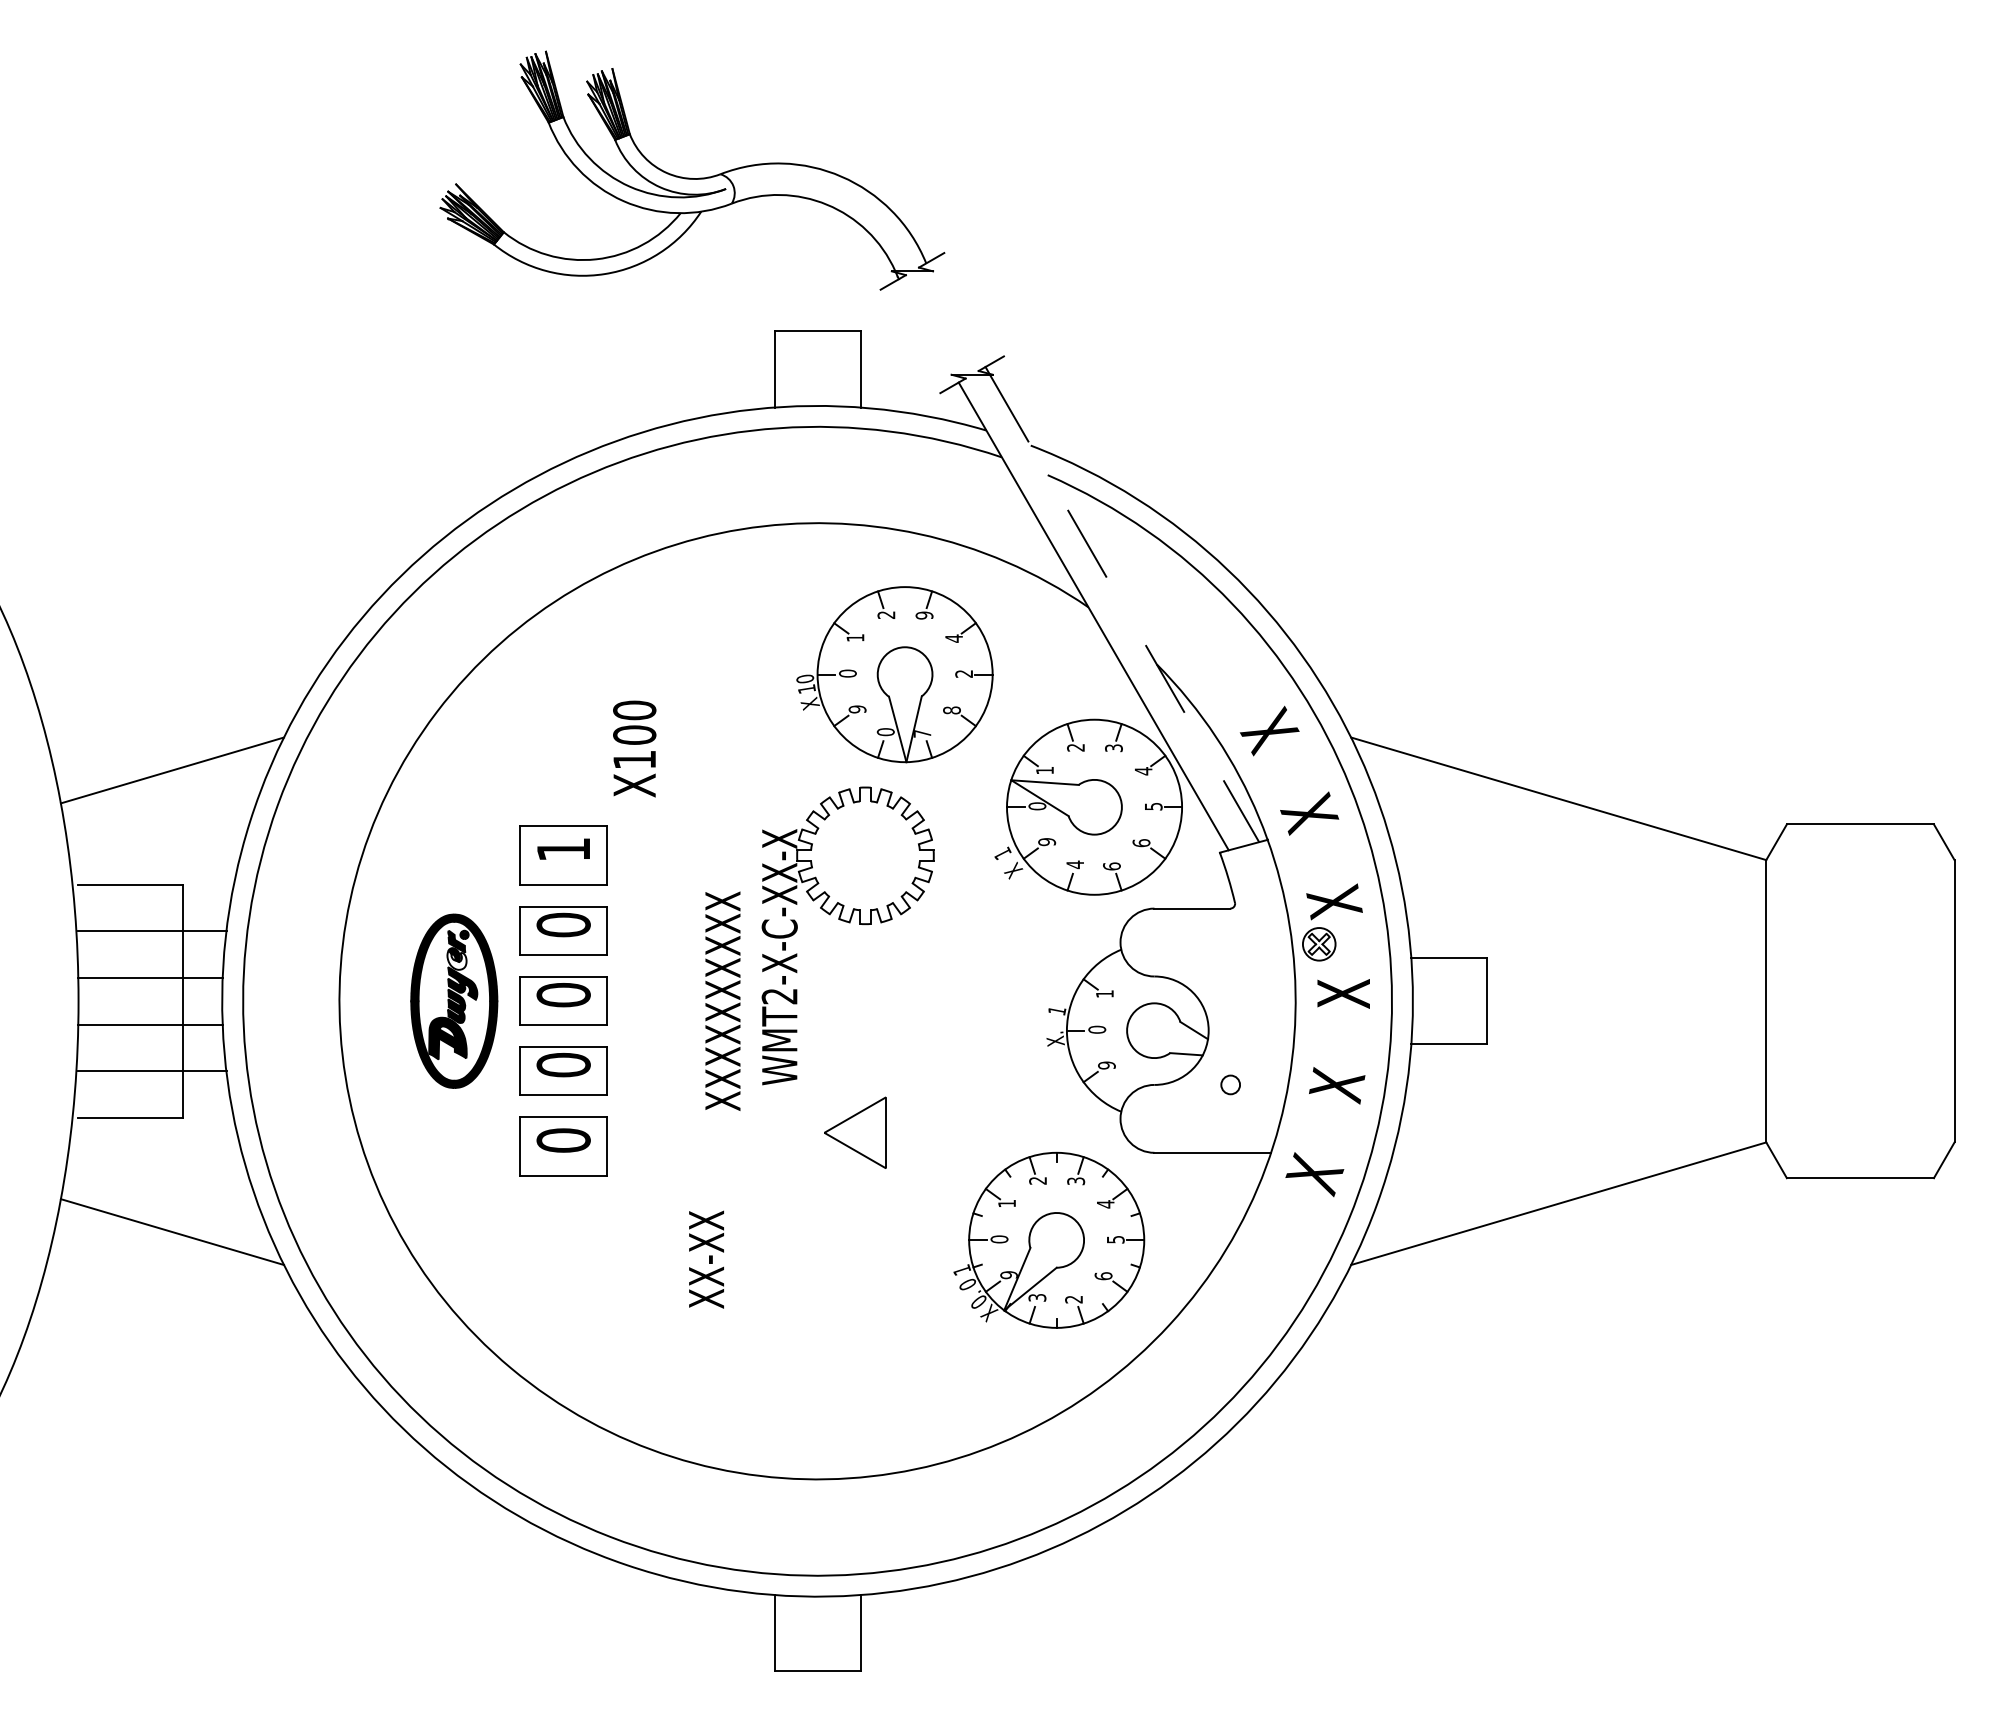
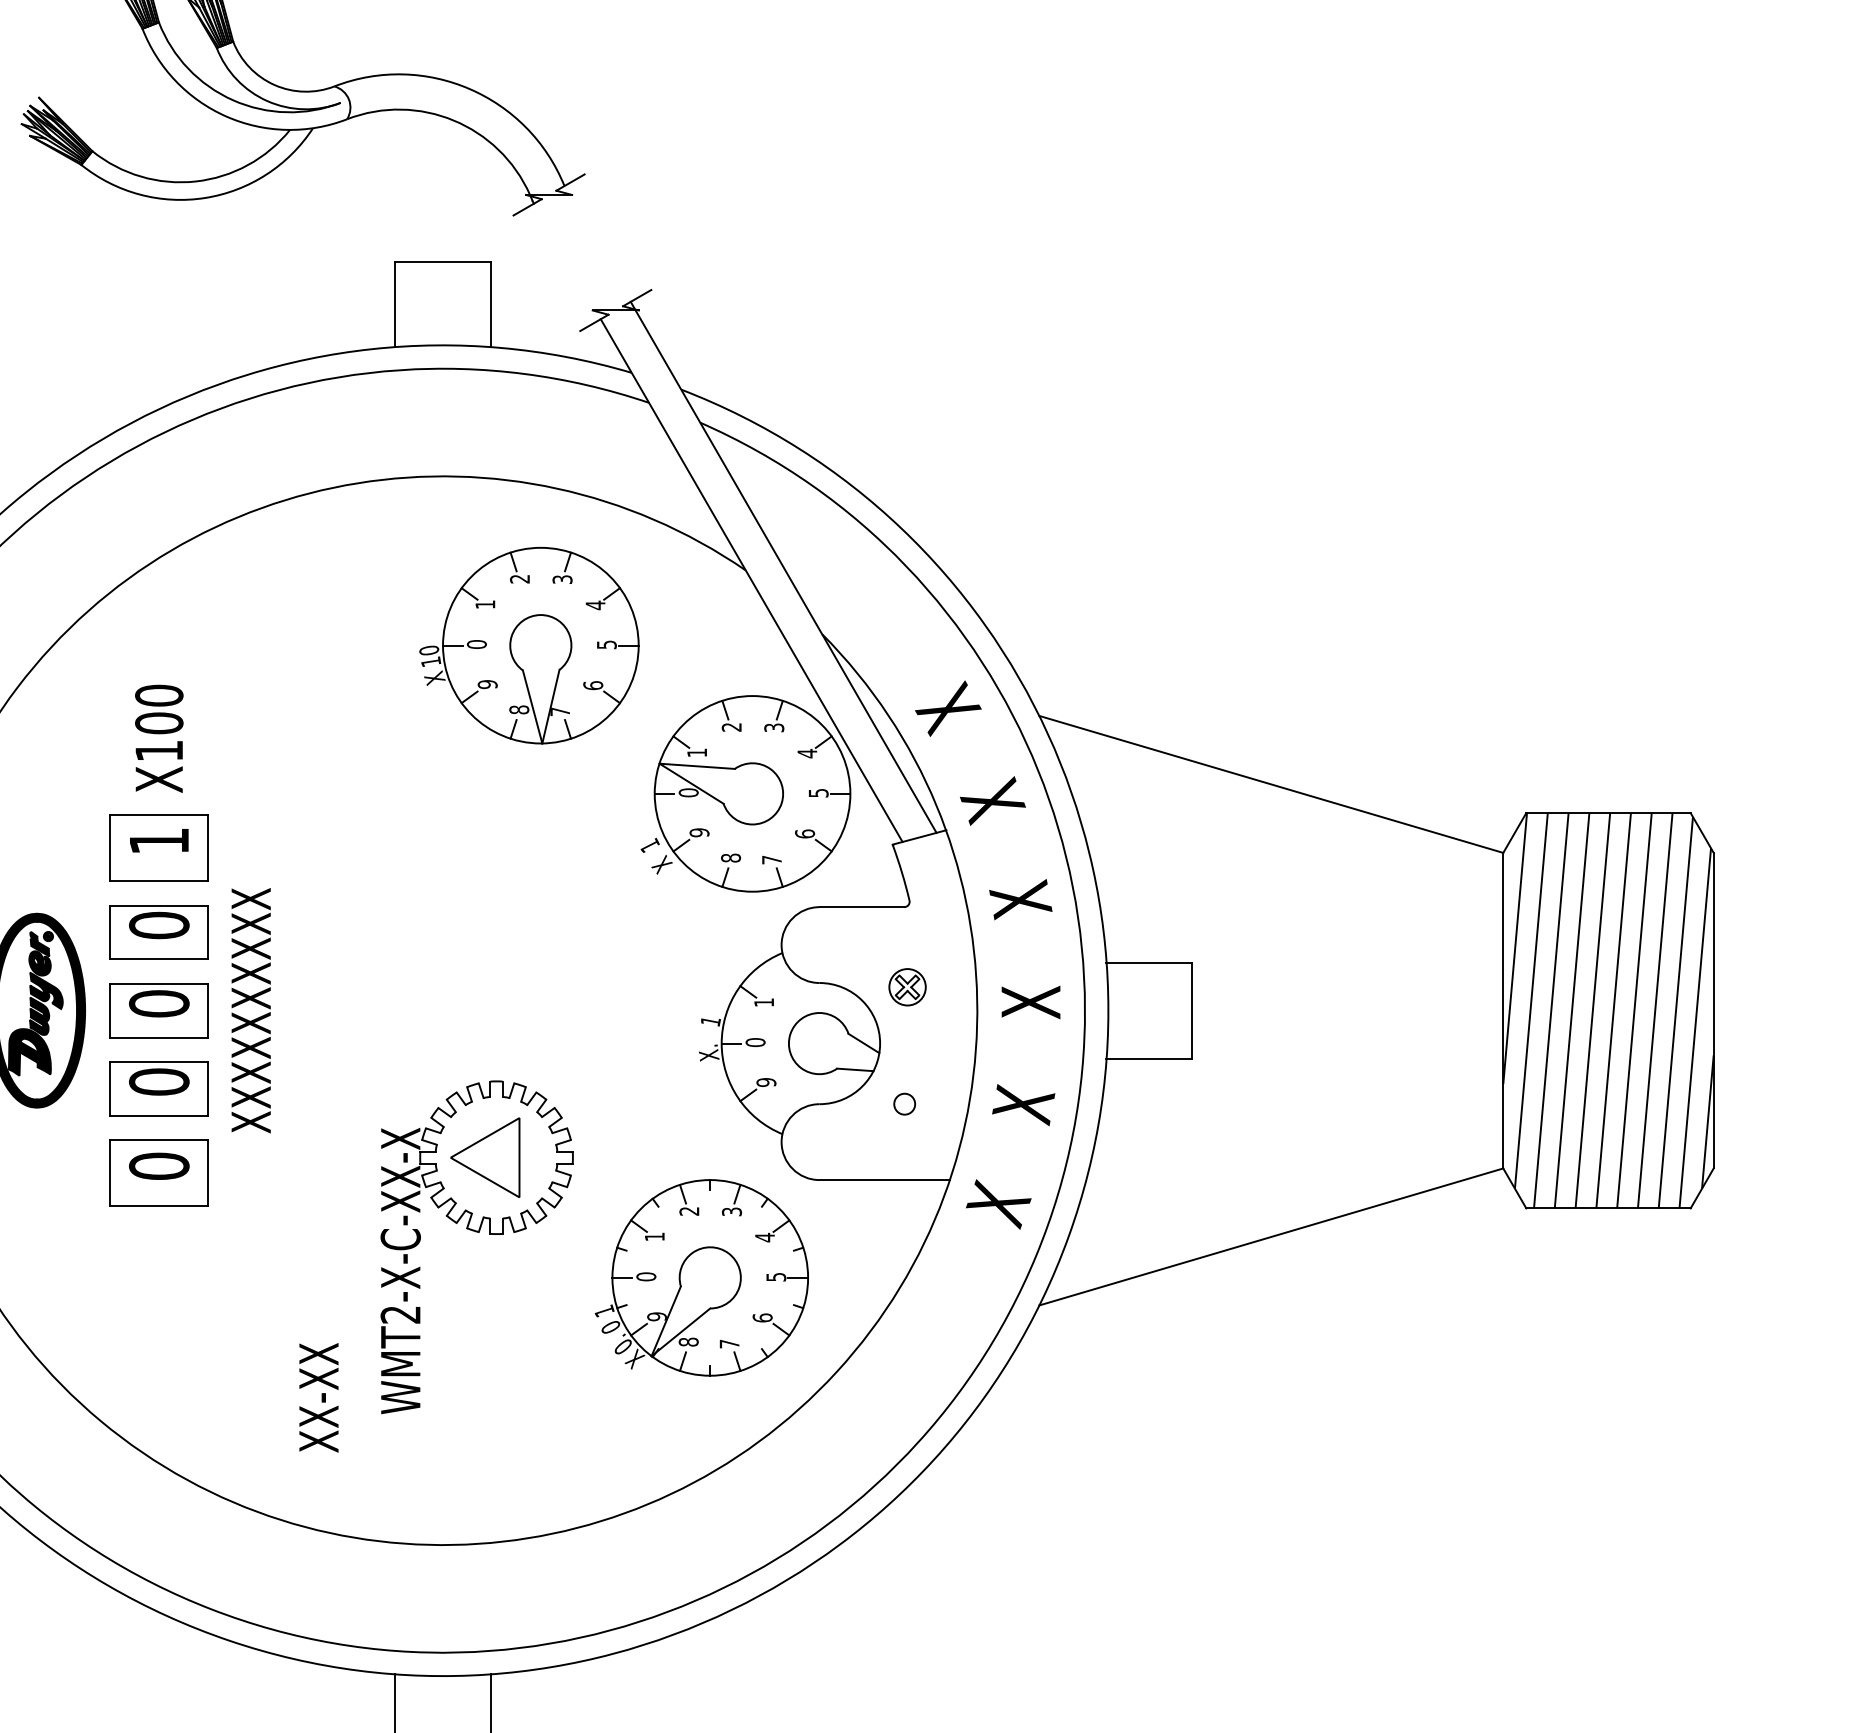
line: (1124, 608) -> (786, 571), dashed -> solid
text: (924, 615) -> (562, 579), 9 -> 3
text: (964, 673) -> (607, 644), 2 -> 5
text: (951, 710) -> (592, 685), 8 -> 6
text: (885, 732) -> (518, 710), 0 -> 8
text: (634, 748) -> (159, 738), moved
text: (1075, 864) -> (731, 857), 4 -> 8
text: (1111, 866) -> (771, 860), 6 -> 7
part: (849, 923) -> (478, 1233), moved
part: (1319, 944) -> (907, 987), moved
fill: (456, 959) -> (39, 964), added
text: (722, 1000) -> (250, 1009), moved
hatch: (1860, 1001) -> (1608, 1010), added
text: (706, 1259) -> (318, 1397), moved
text: (1037, 1297) -> (688, 1341), 3 -> 8
text: (1073, 1299) -> (729, 1343), 2 -> 7

